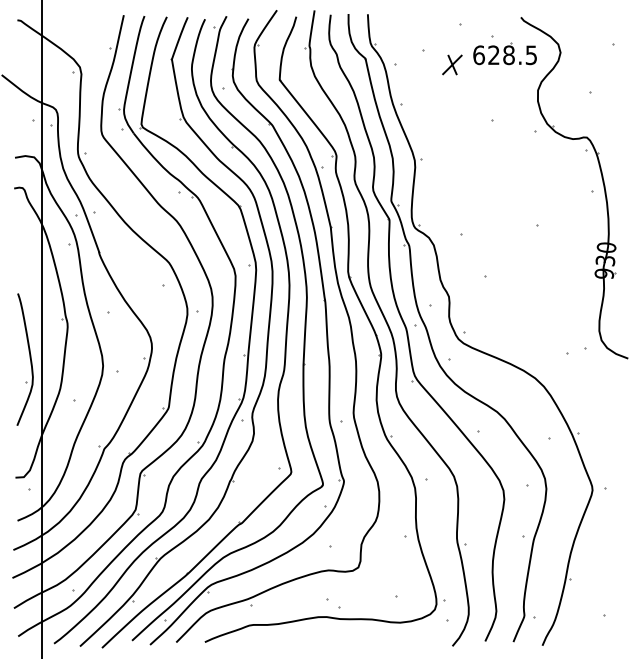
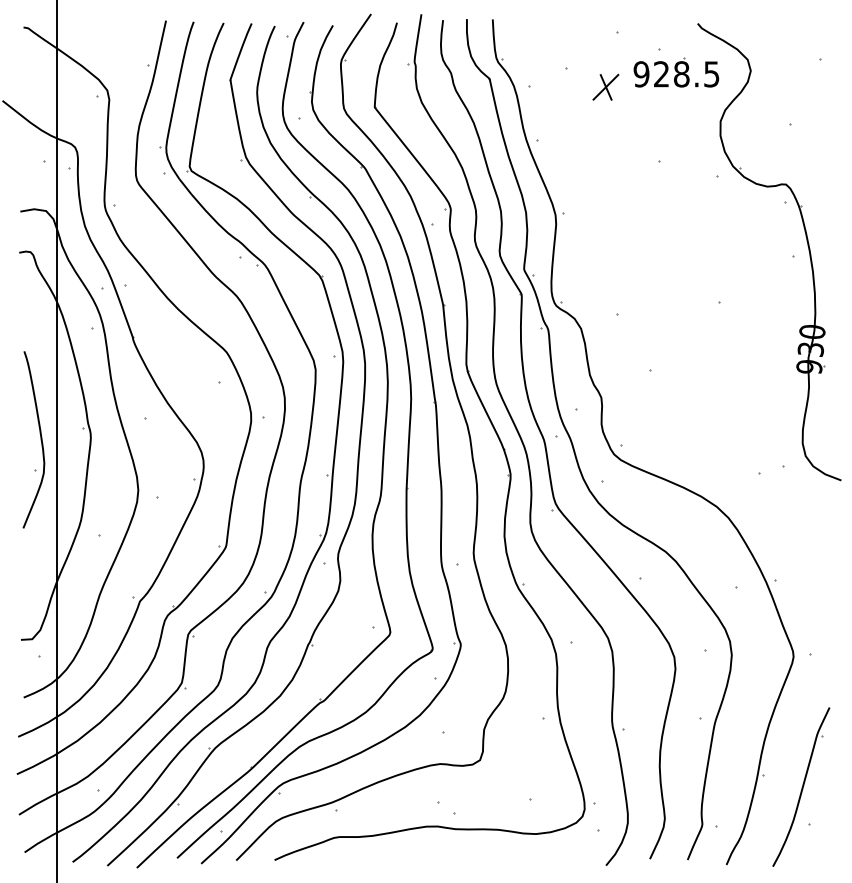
text: (478, 55) -> (641, 74), 628.5 -> 928.5
part: (30, 359) -> (40, 439), moved
part: (598, 587) -> (801, 786), added

